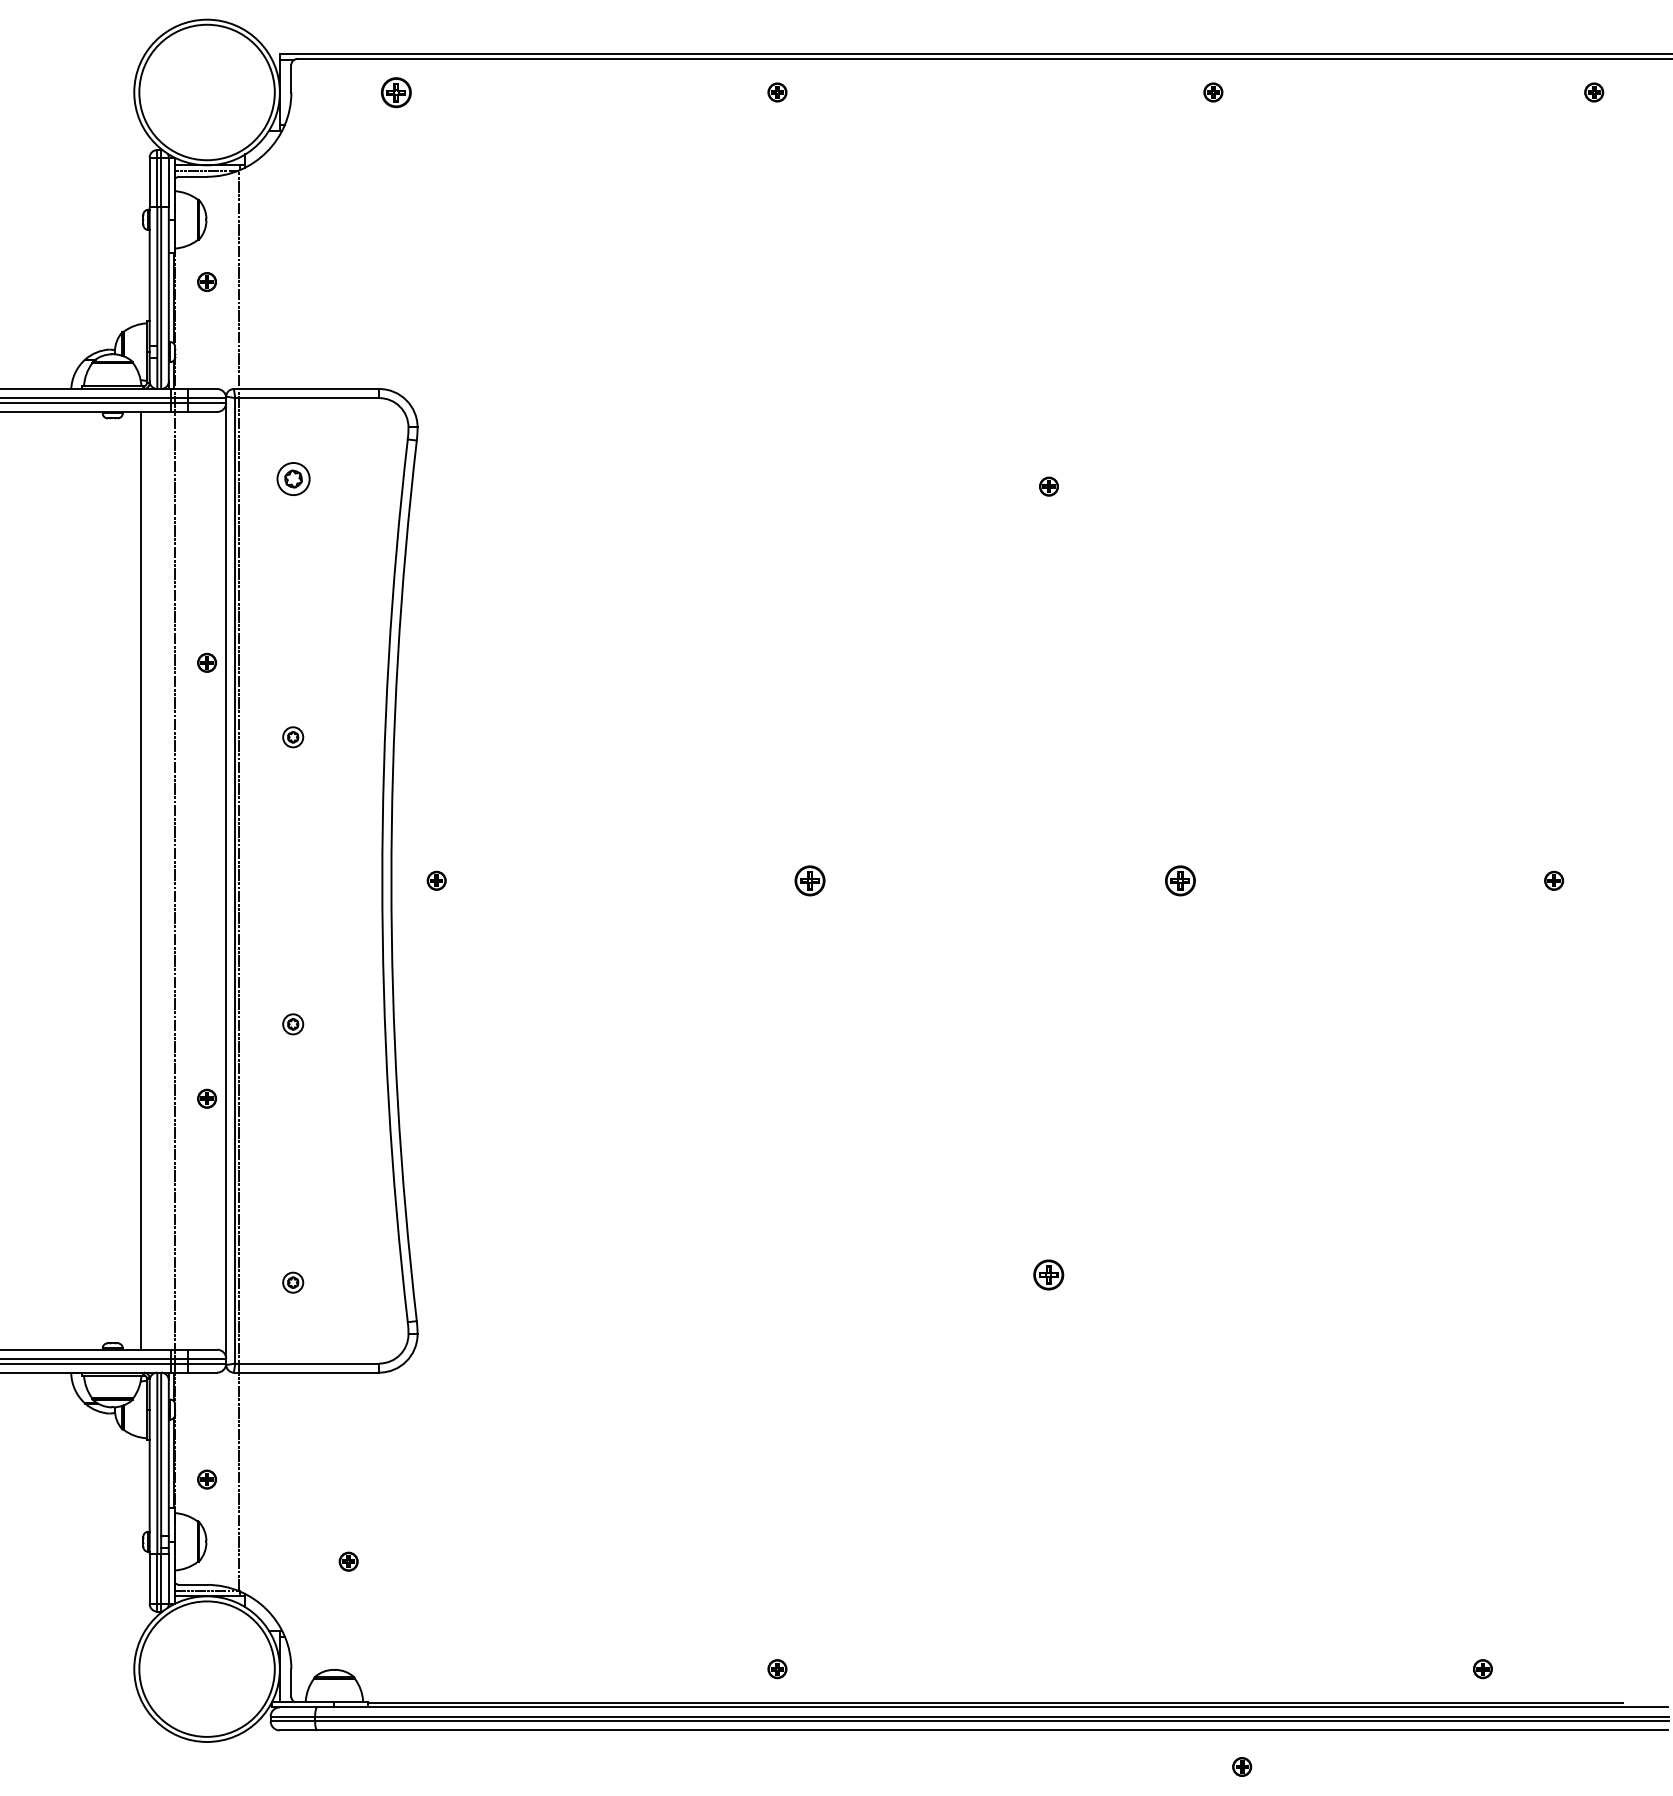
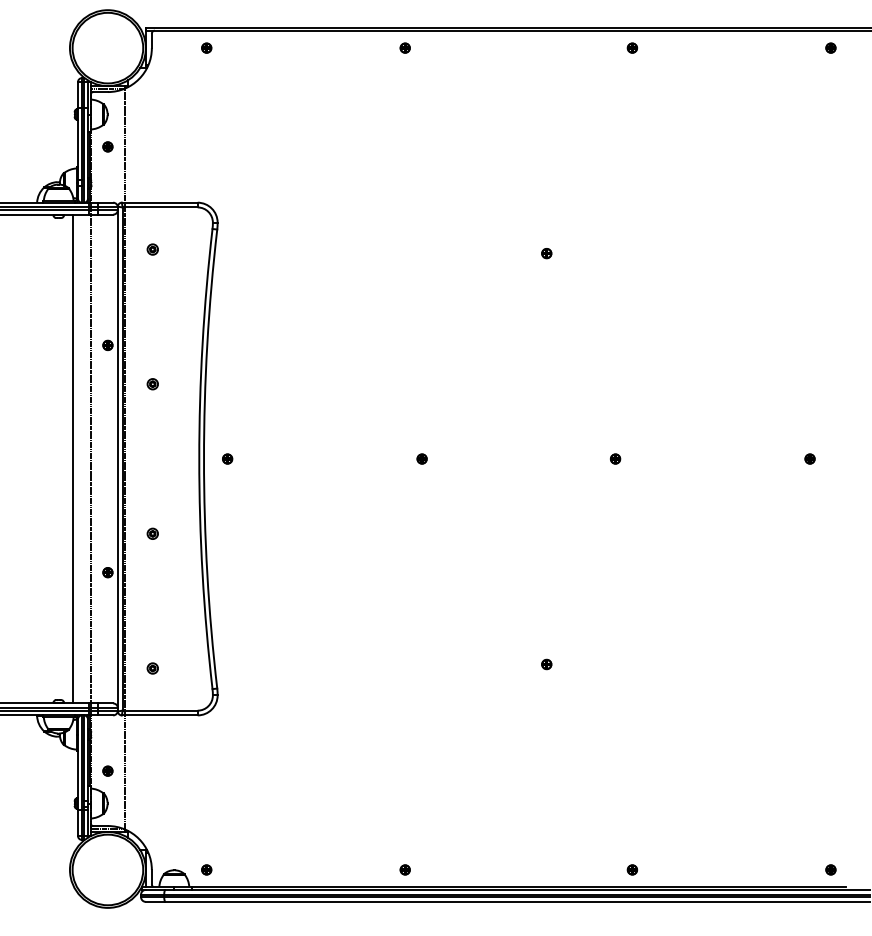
part: (396, 91) -> (206, 47), size x0.62
part: (292, 478) -> (152, 249), size x0.62
part: (808, 879) -> (421, 458), size x0.62
part: (1180, 879) -> (615, 458), size x0.62
part: (1048, 1274) -> (546, 664), size x0.62
part: (348, 1560) -> (206, 869), moved
part: (1482, 1668) -> (830, 869), moved
part: (1240, 1766) -> (631, 869), moved

